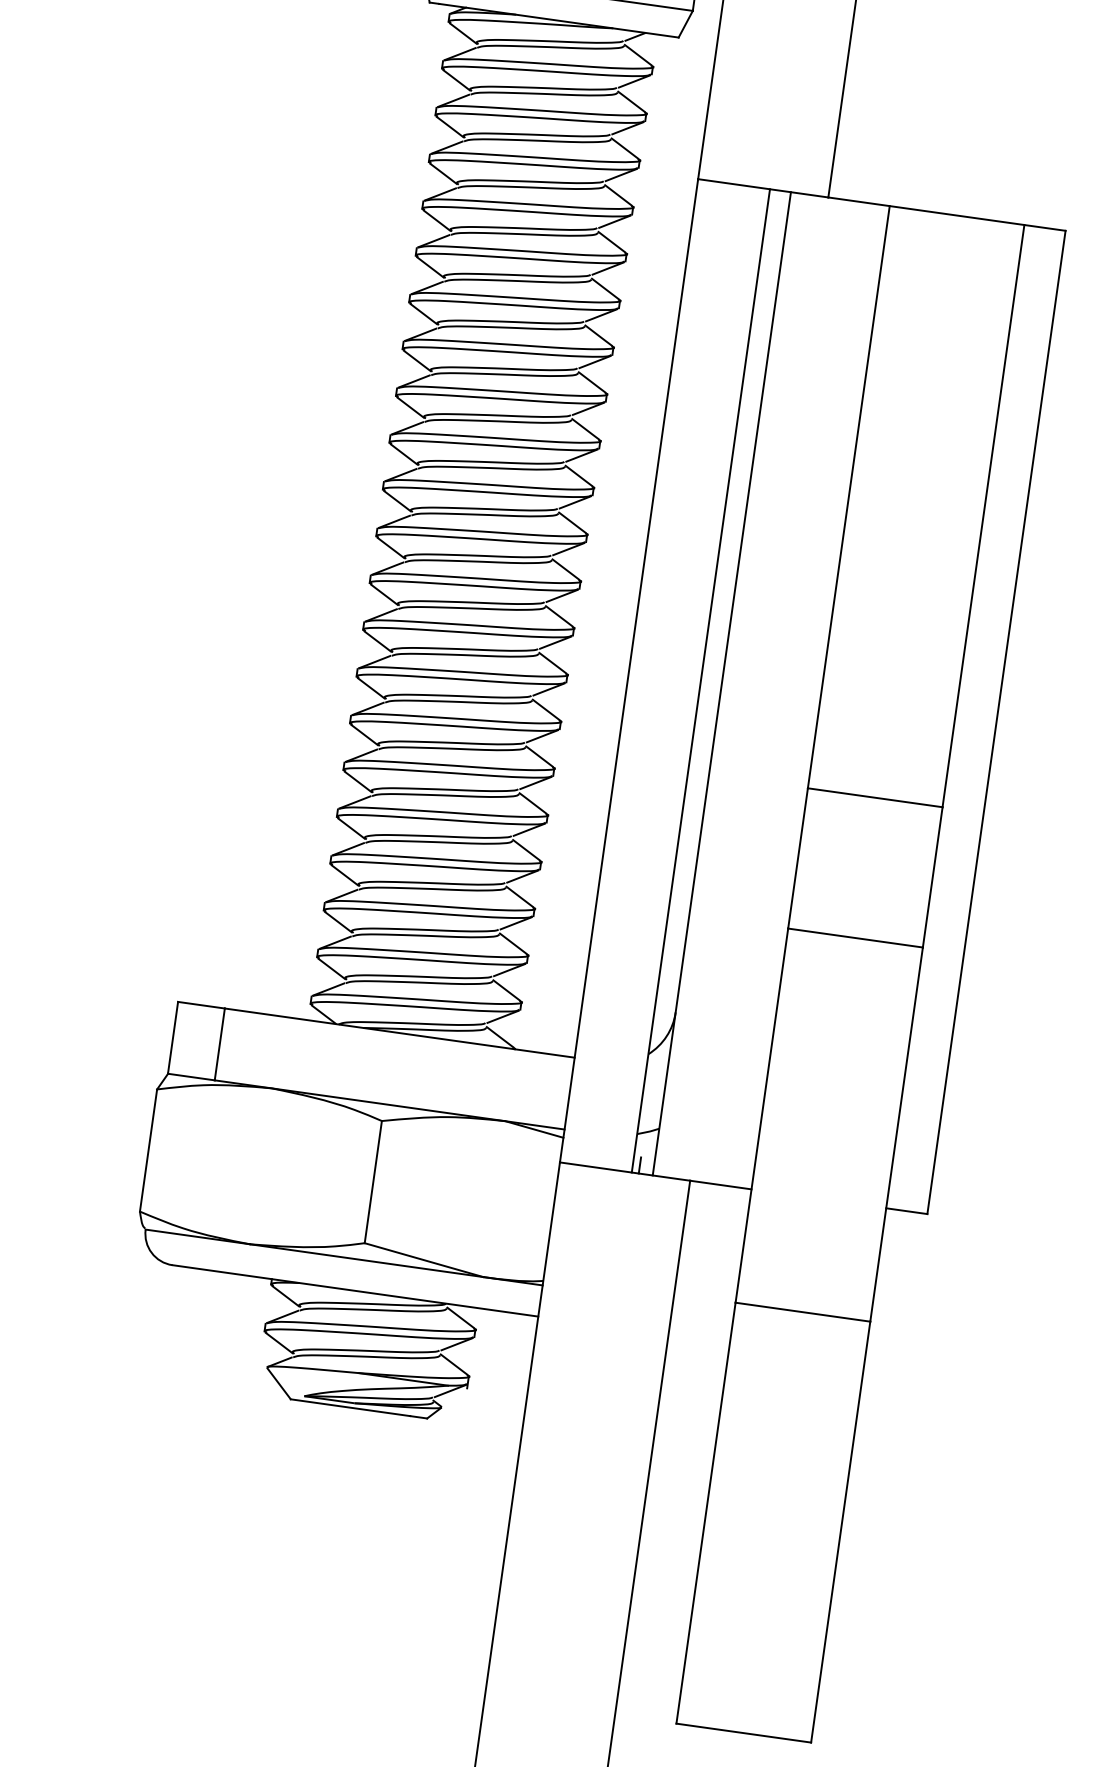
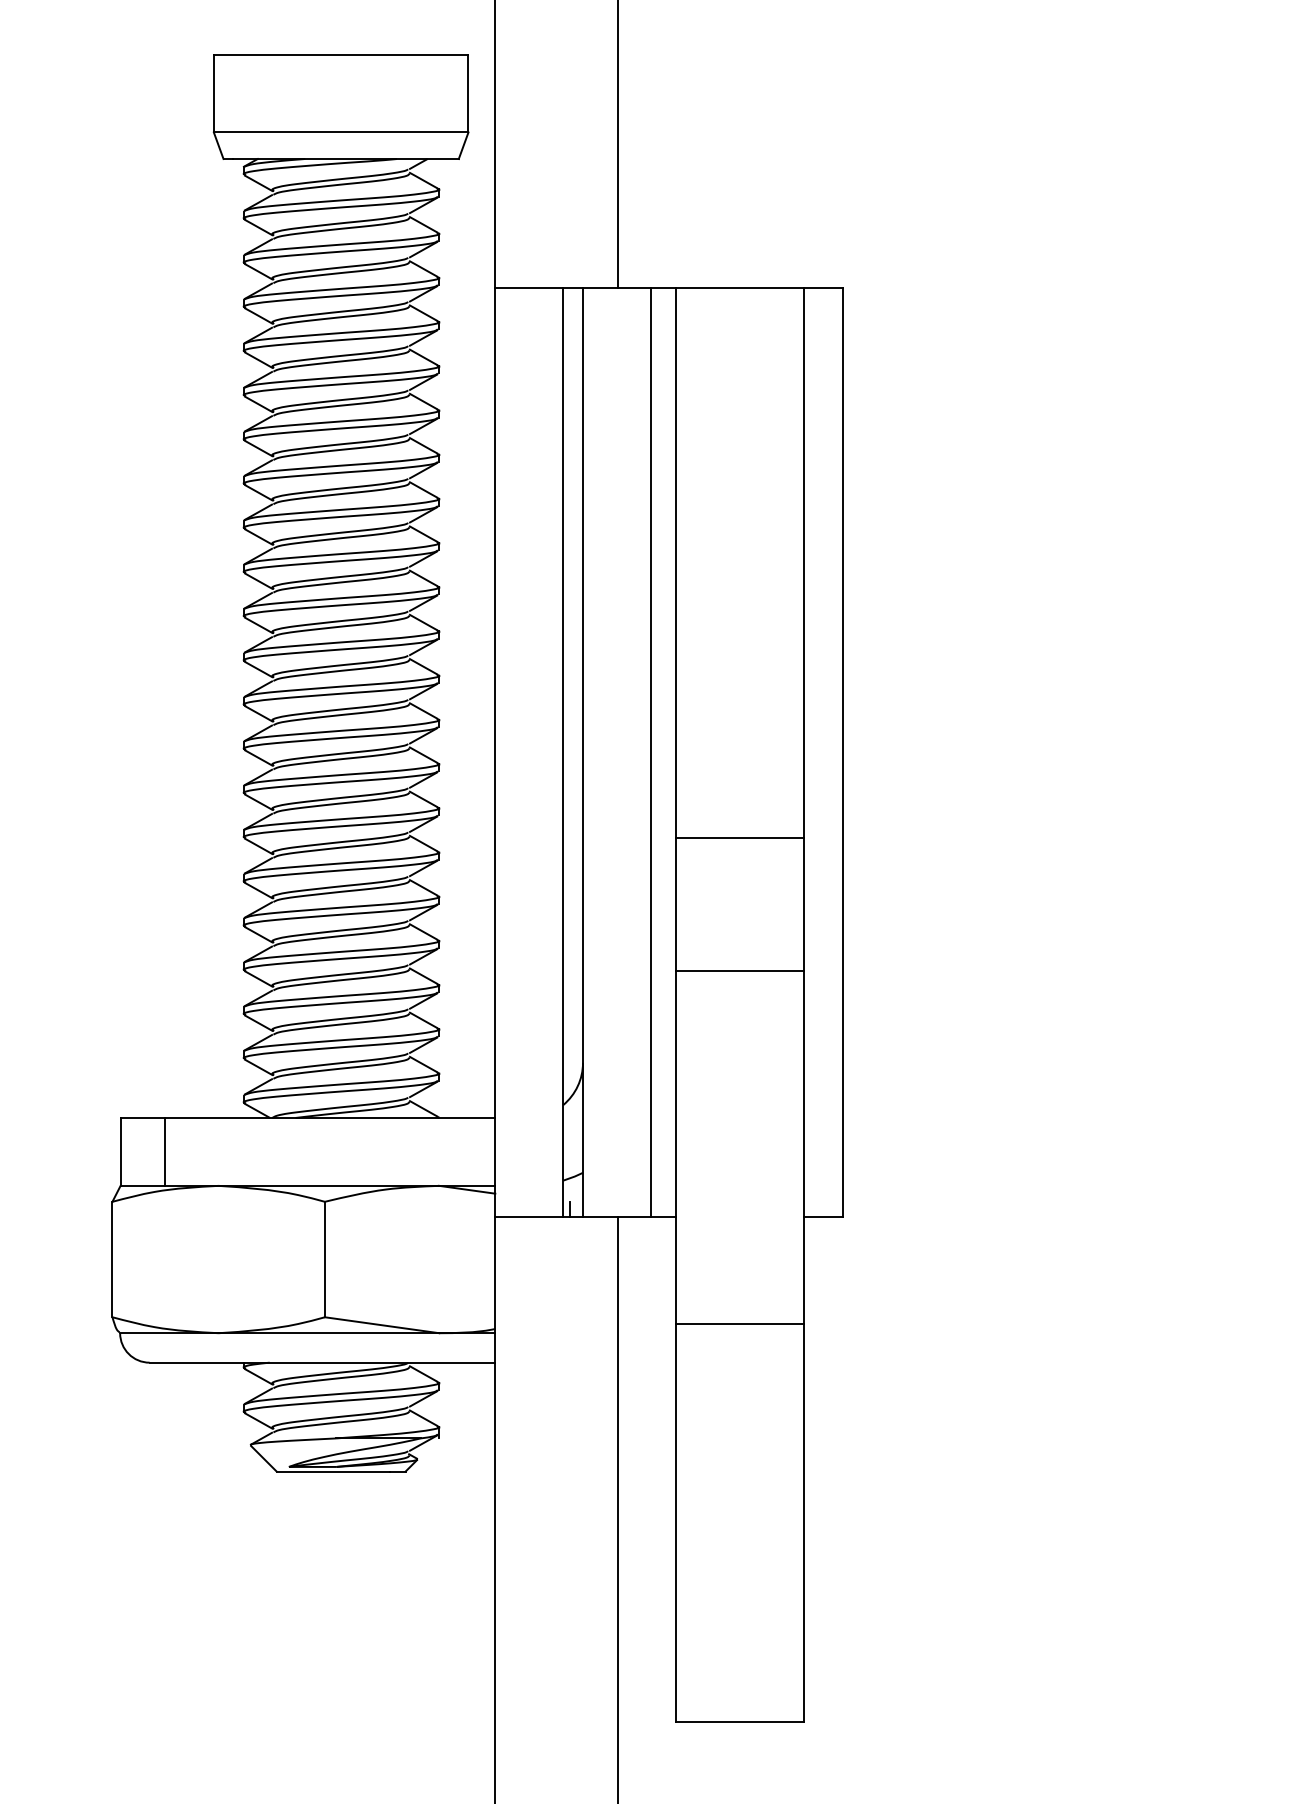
line: (793, 692) -> (650, 751), added

